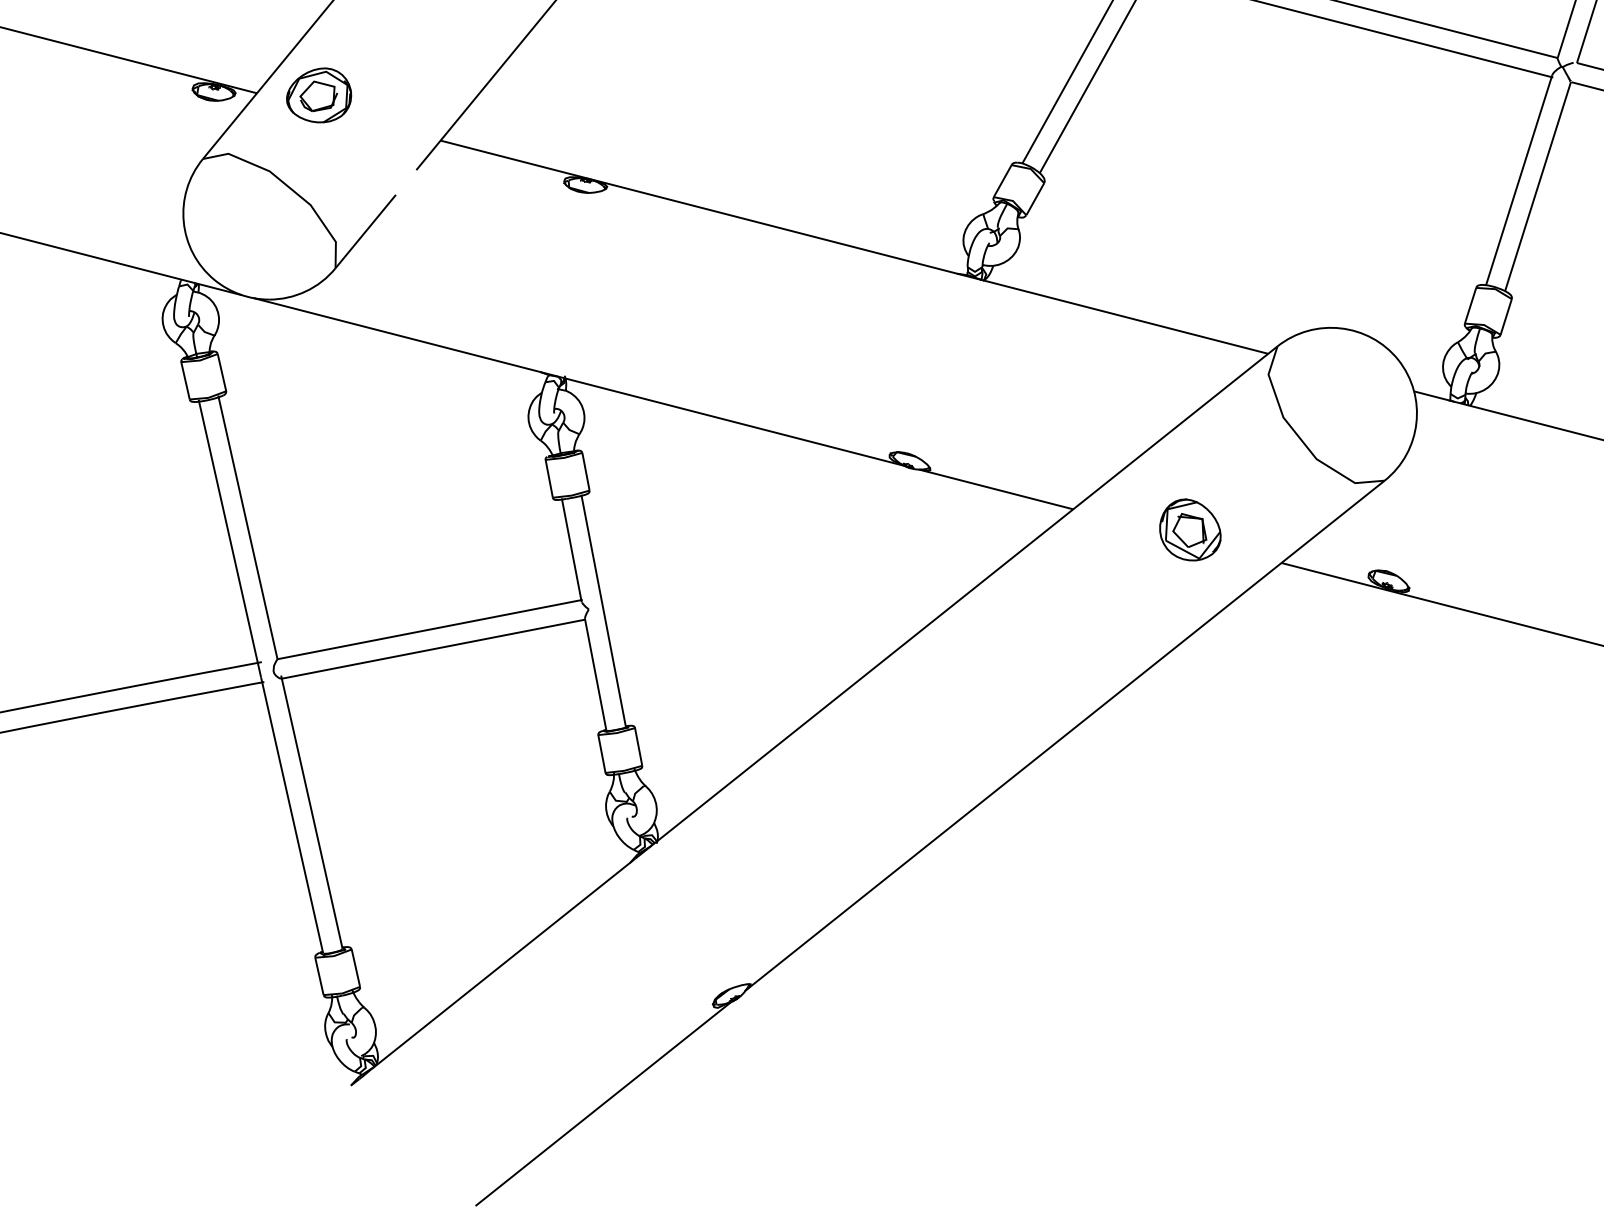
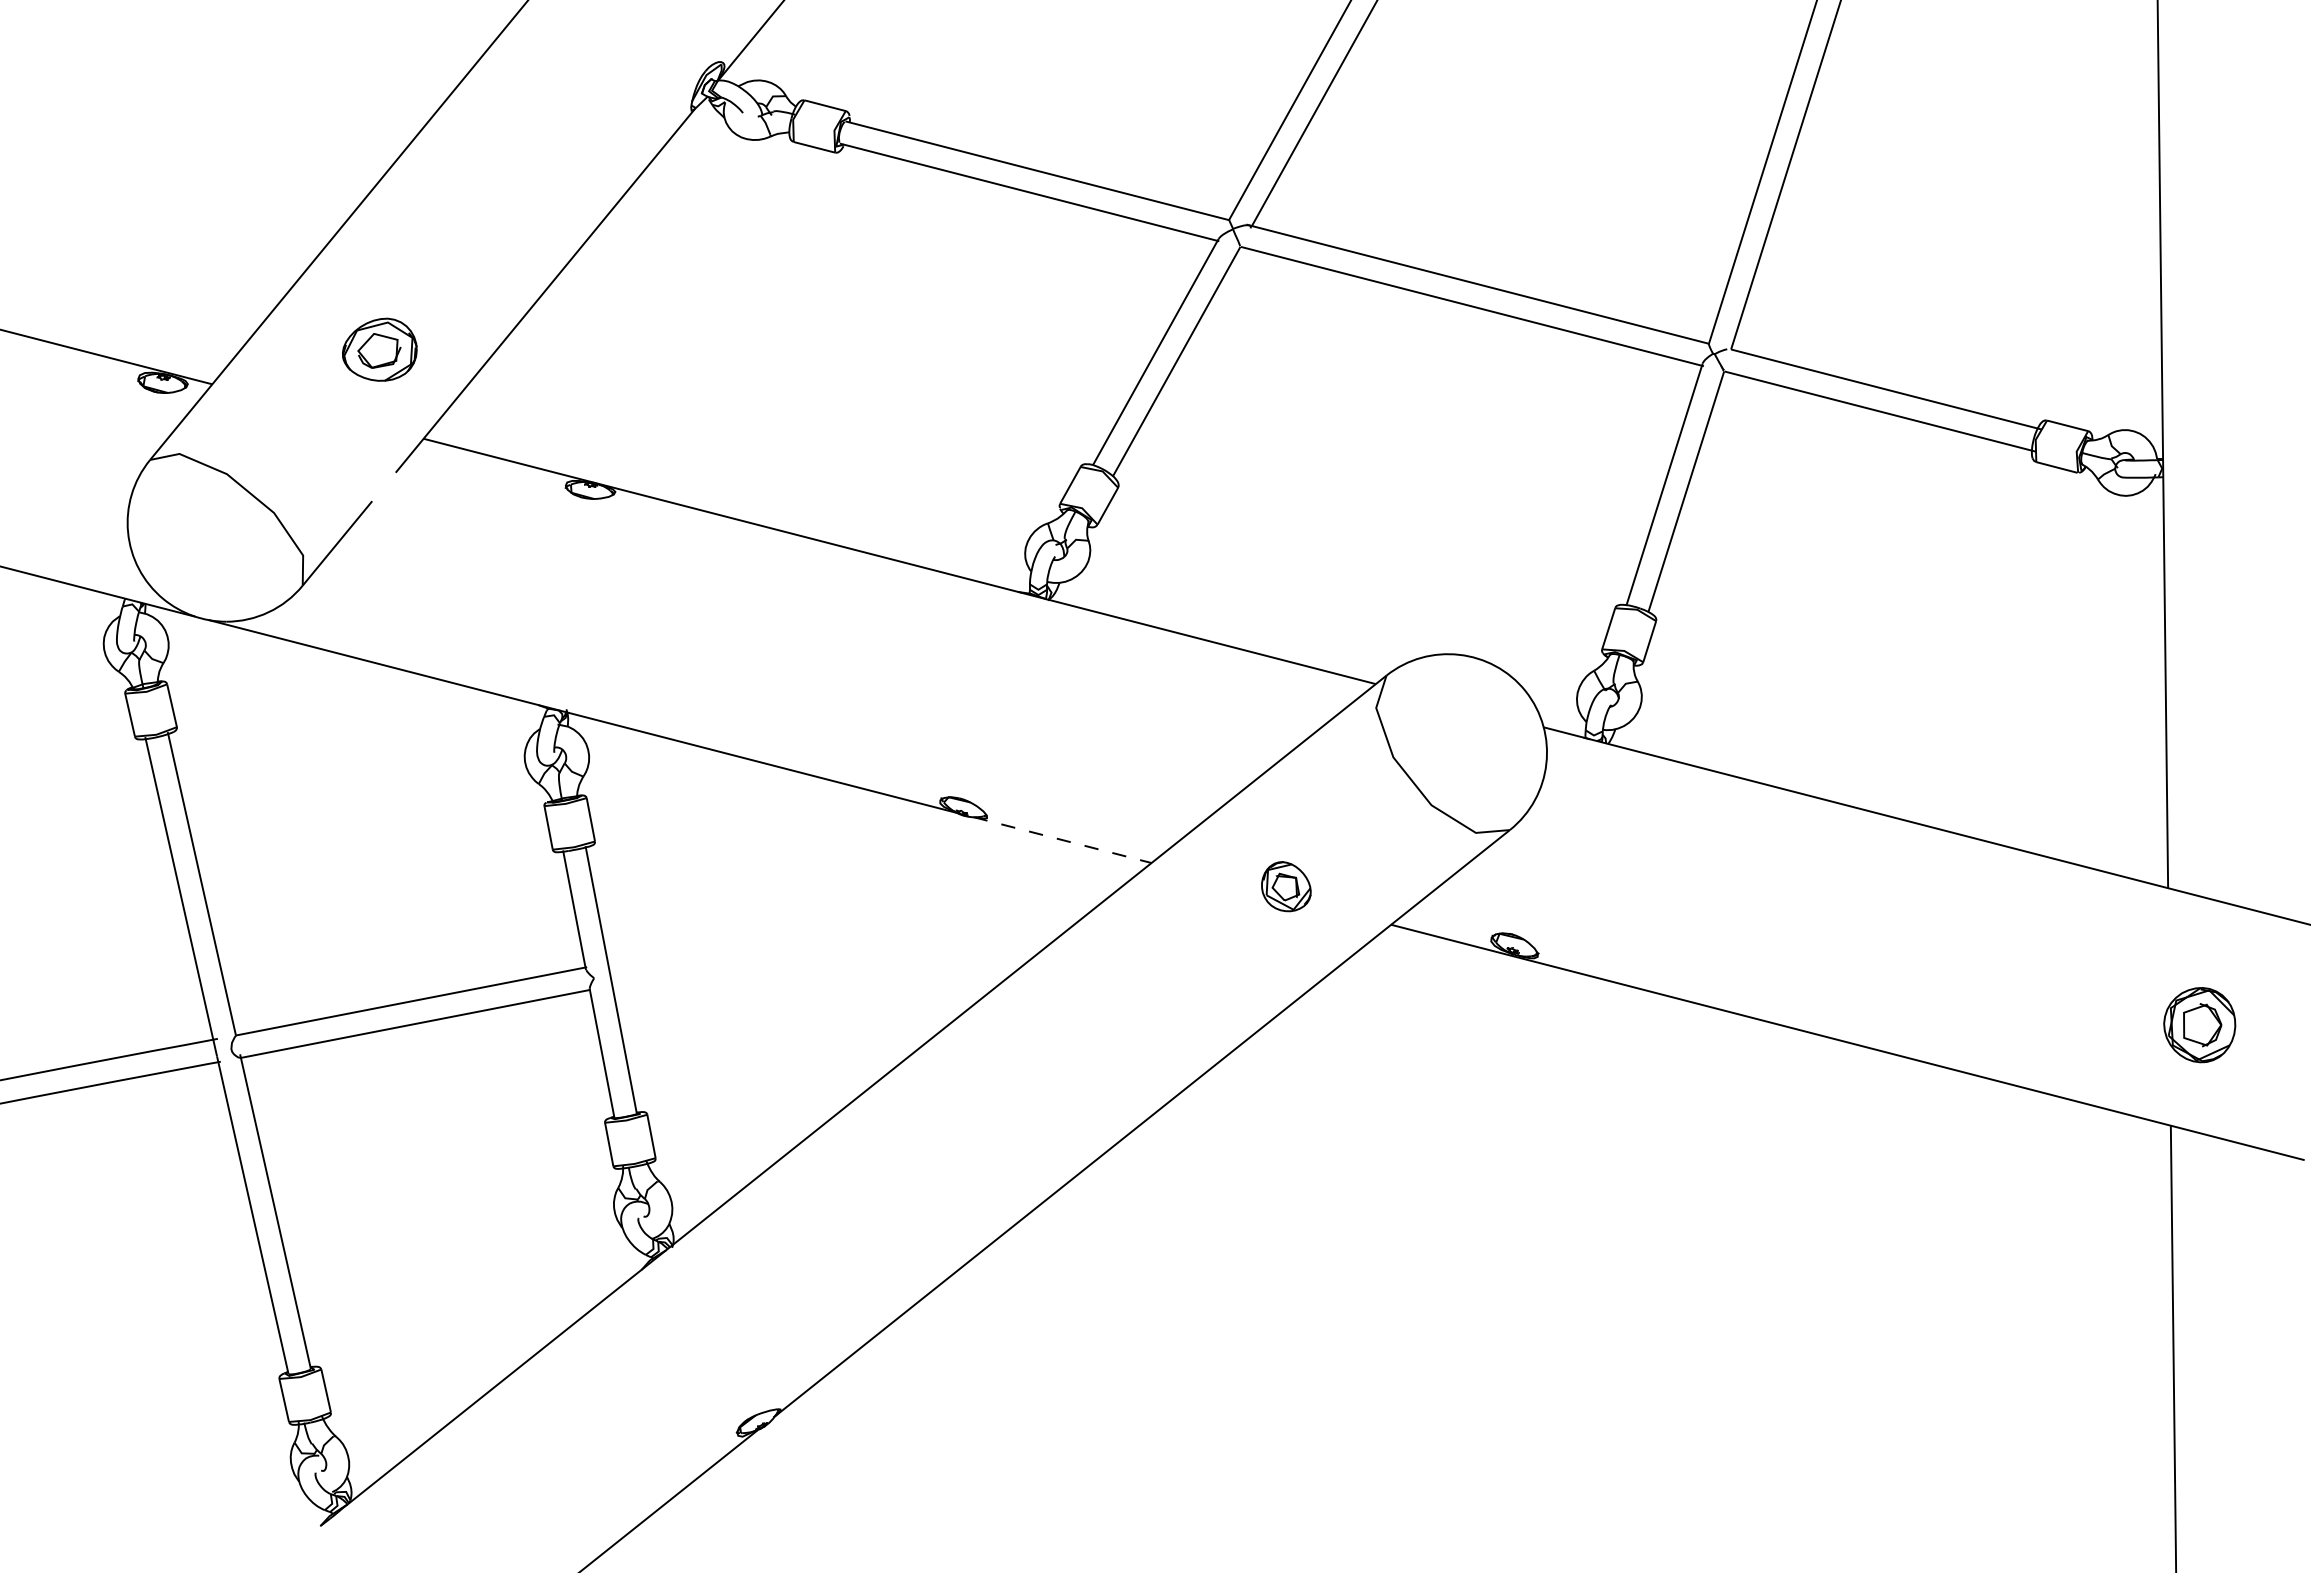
part: (318, 95) -> (379, 349), moved
line: (995, 489) -> (1062, 840), solid -> dashed
part: (1190, 529) -> (1286, 886), size x0.7

